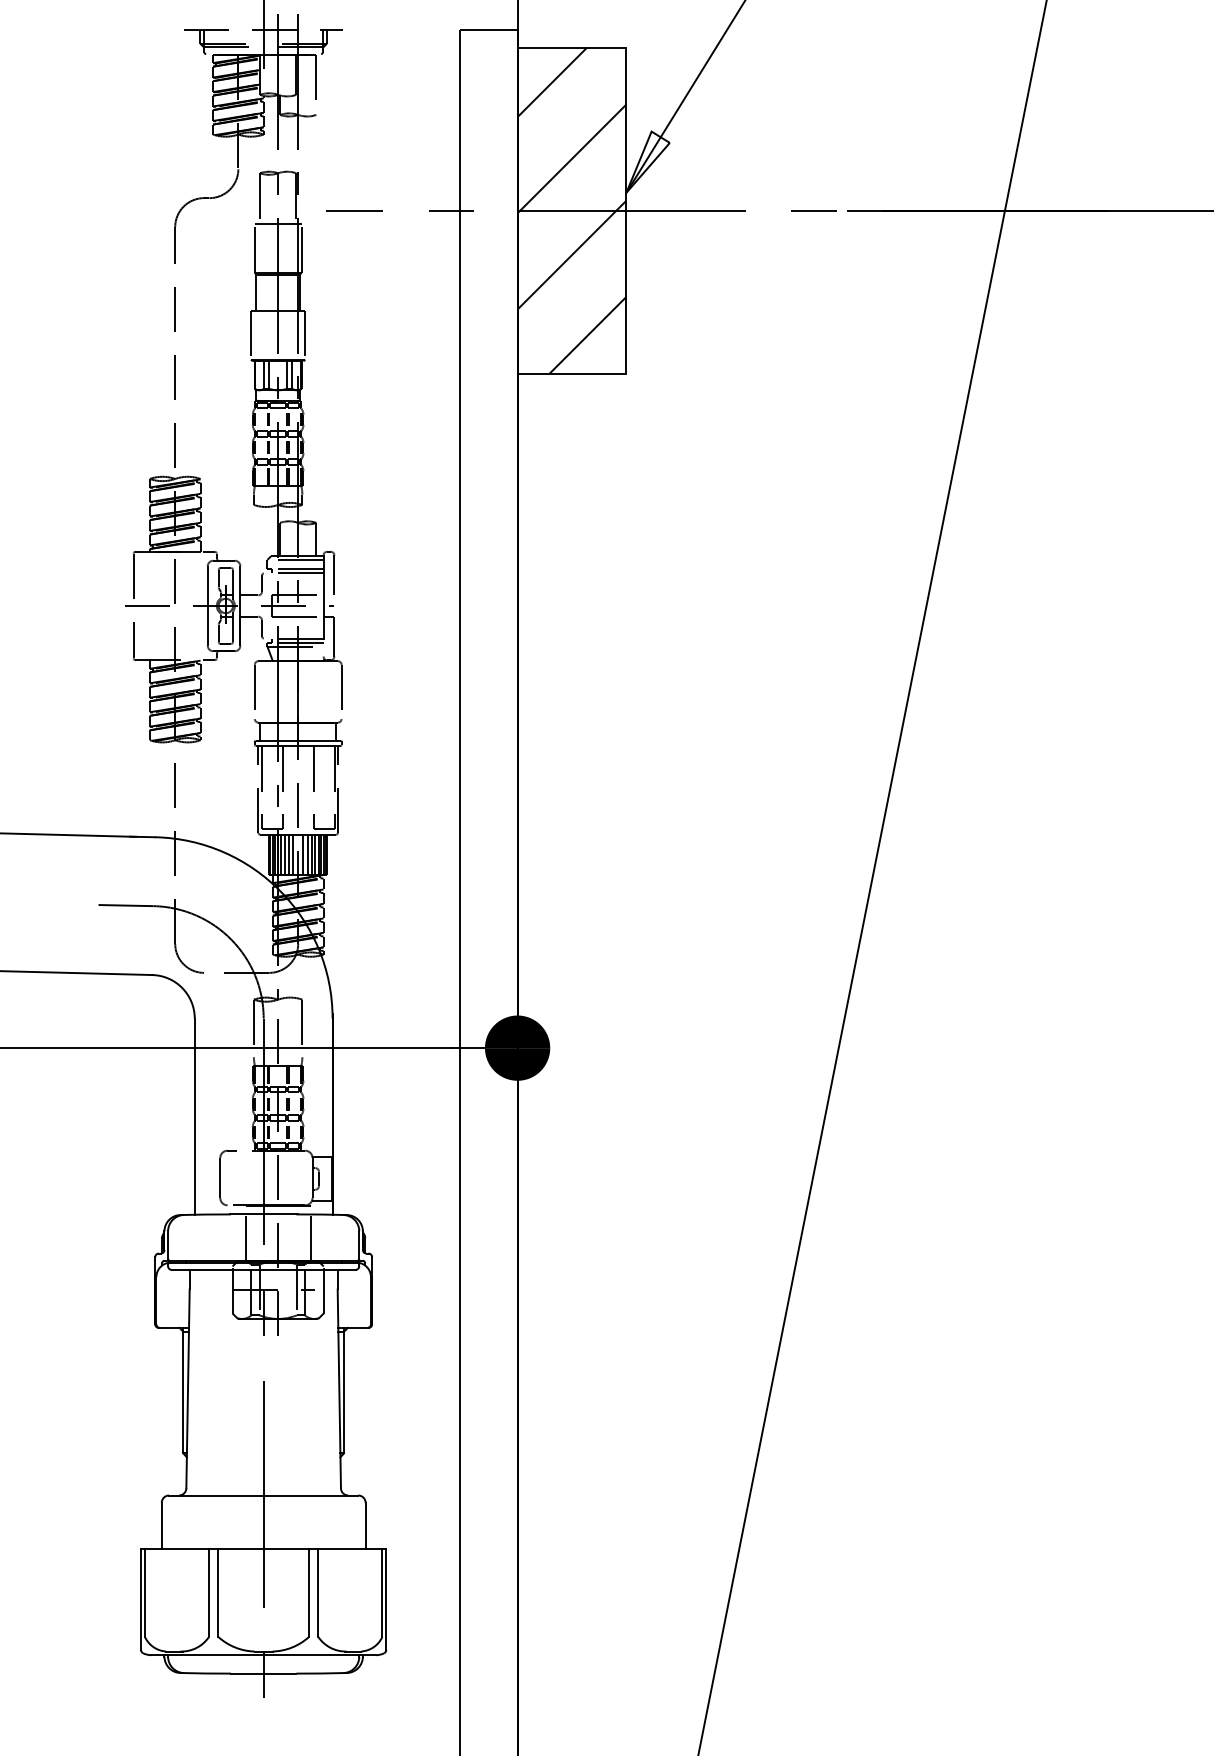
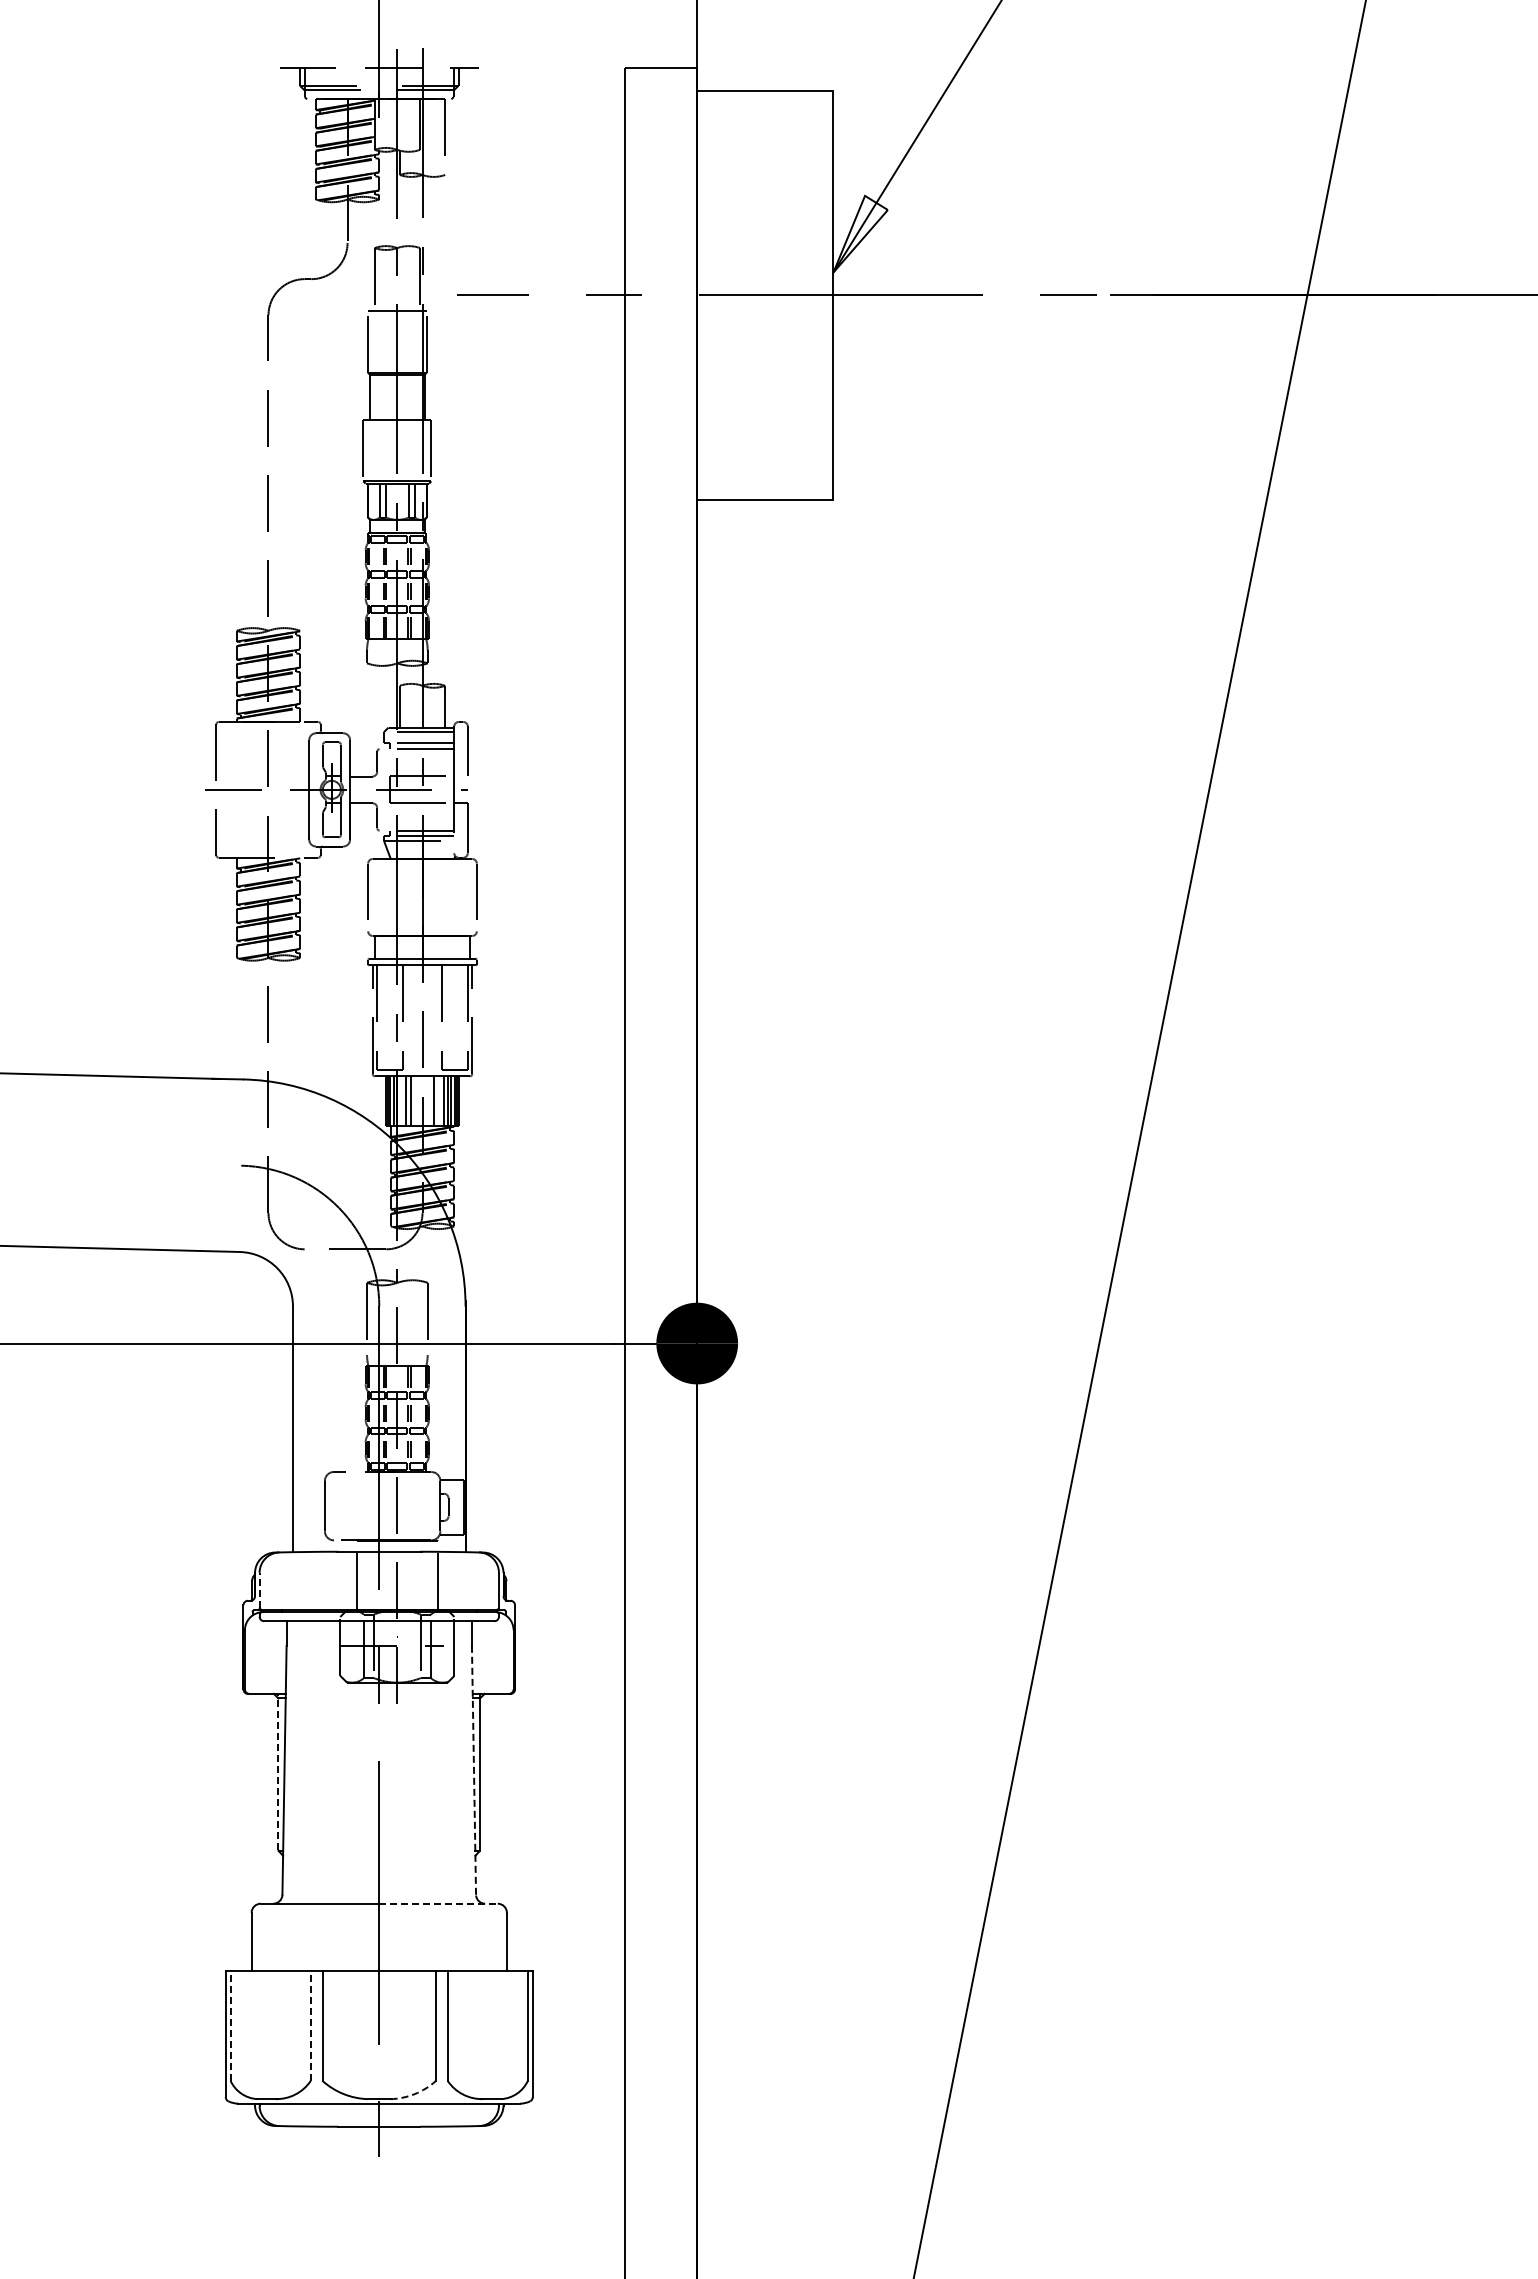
hatch: (572, 210) -> (765, 294), removed
line: (281, 854) -> (401, 1101), removed
line: (293, 854) -> (416, 1101), removed
line: (303, 854) -> (428, 1101), removed
line: (311, 854) -> (439, 1101), removed
line: (125, 905) -> (206, 1164), removed
line: (168, 1244) -> (259, 1589), solid -> dashed
line: (183, 1389) -> (278, 1771), solid -> dashed
line: (338, 1389) -> (473, 1770), solid -> dashed
line: (311, 1495) -> (439, 1903), solid -> dashed
line: (144, 1592) -> (230, 2025), solid -> dashed
line: (208, 1592) -> (310, 2025), solid -> dashed
arc: (291, 1647) -> (414, 2094), solid -> dashed

